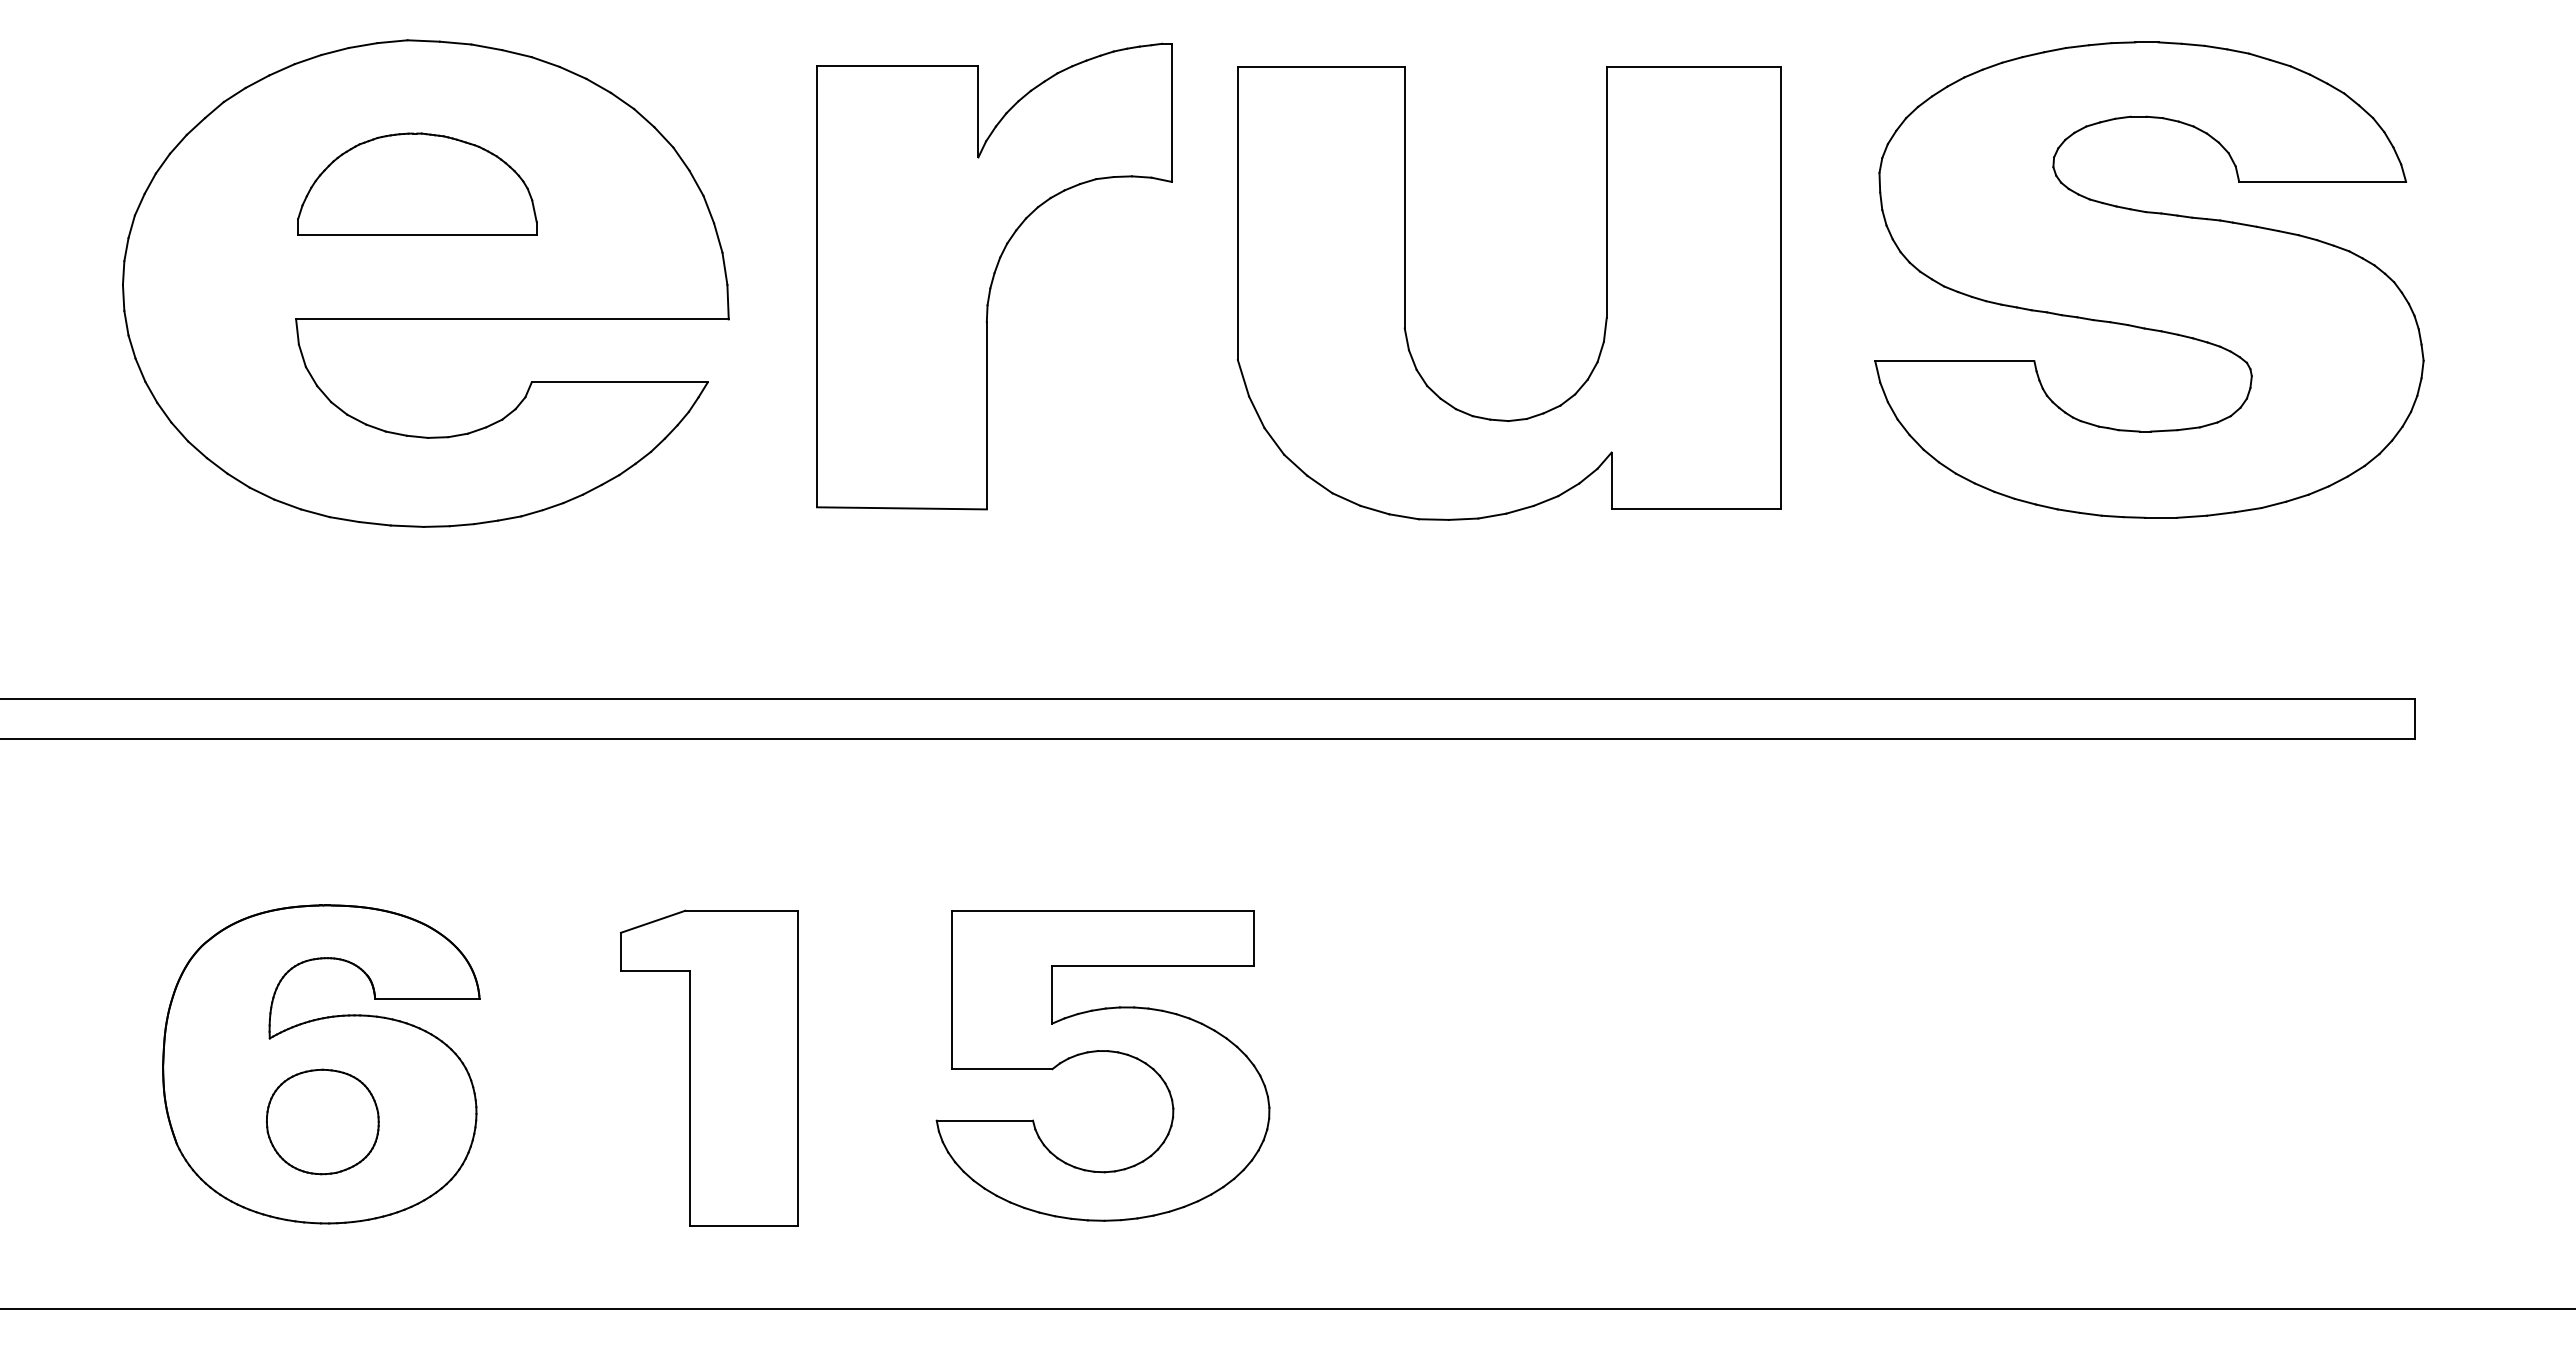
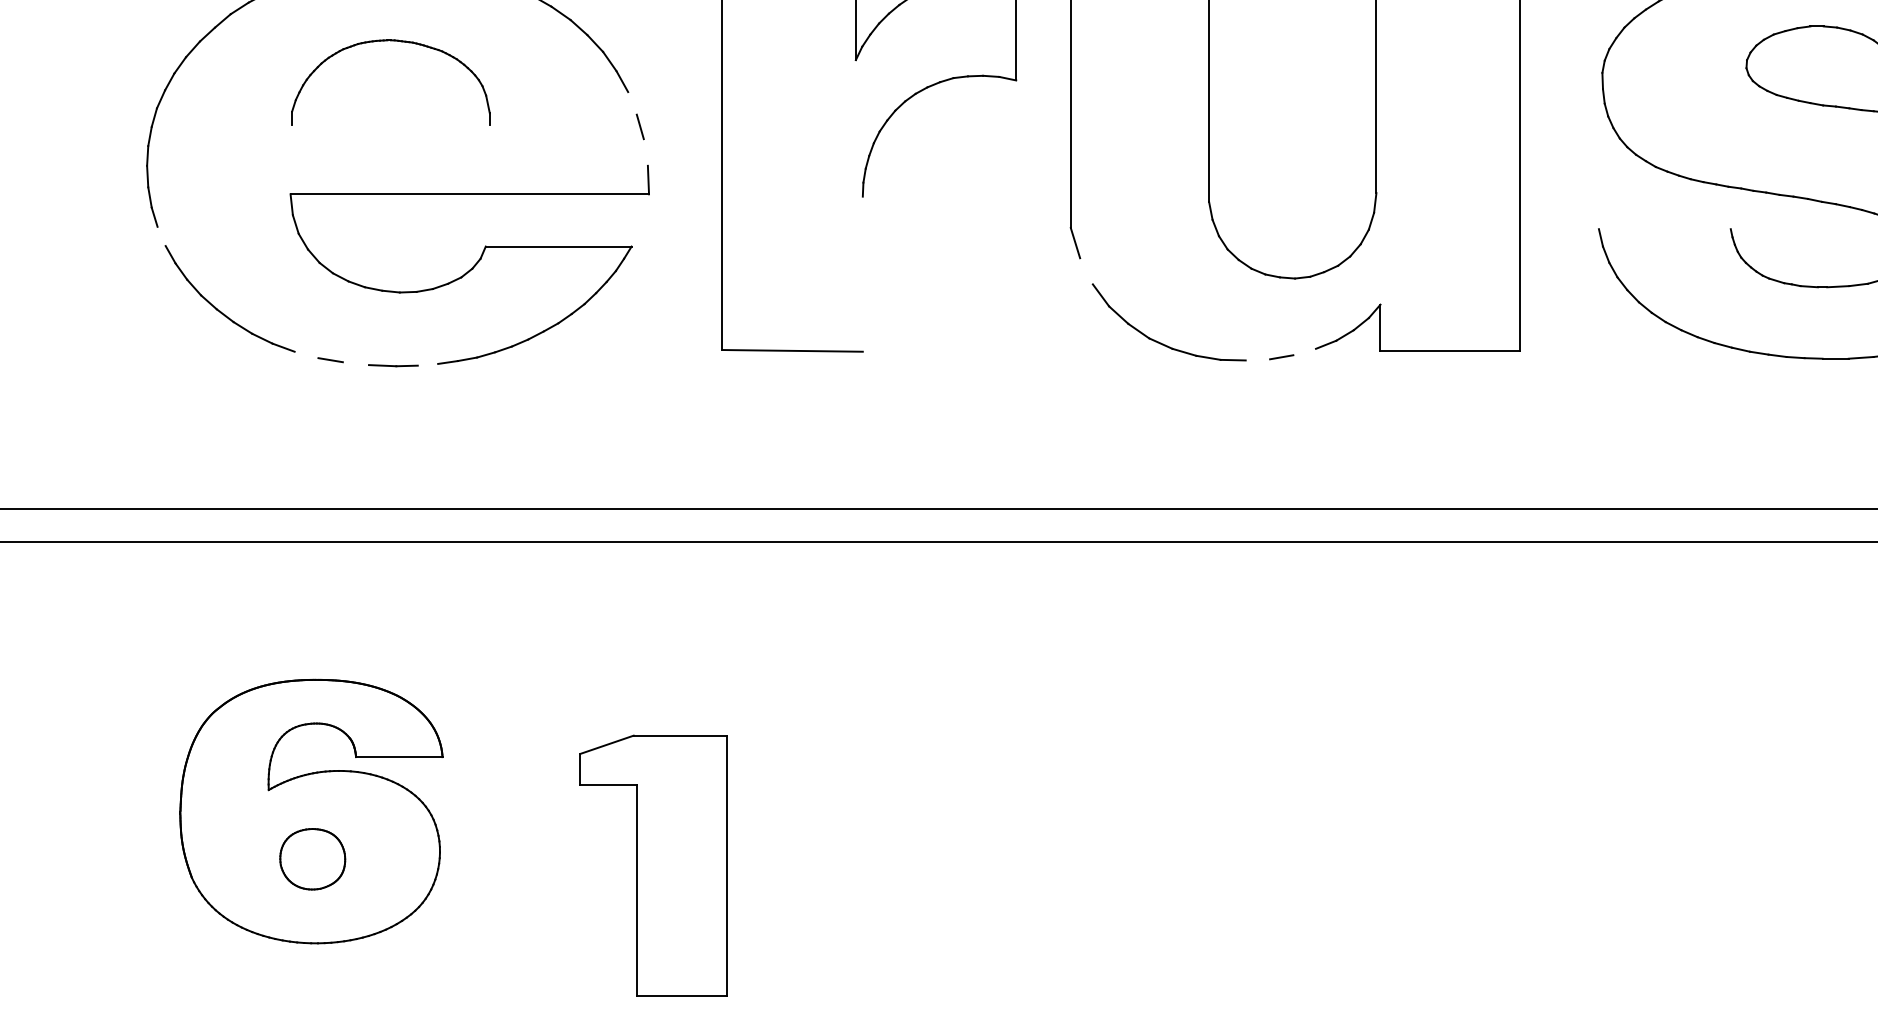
line: (708, 209) -> (632, 103), removed
line: (417, 235) -> (391, 124), removed
line: (724, 268) -> (645, 152), removed
line: (1954, 361) -> (1664, 229), removed
line: (140, 369) -> (161, 235), removed
line: (1256, 412) -> (1086, 271), removed
line: (986, 415) -> (862, 273), removed
line: (1519, 509) -> (1304, 351), removed
line: (315, 513) -> (306, 355), removed
line: (1463, 518) -> (1257, 359), removed
line: (374, 523) -> (355, 363), removed
line: (461, 525) -> (427, 365), removed
part: (1102, 1051) -> (958, 800), removed
part: (708, 1067) -> (652, 865), moved
part: (322, 1121) -> (312, 858), size x0.7

